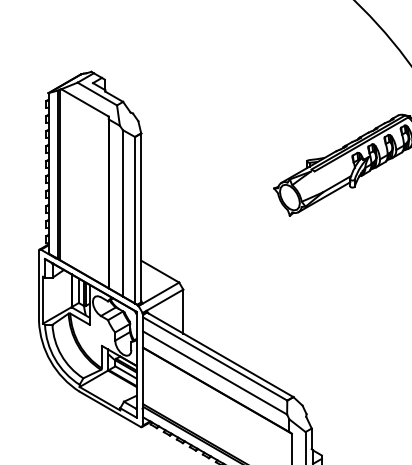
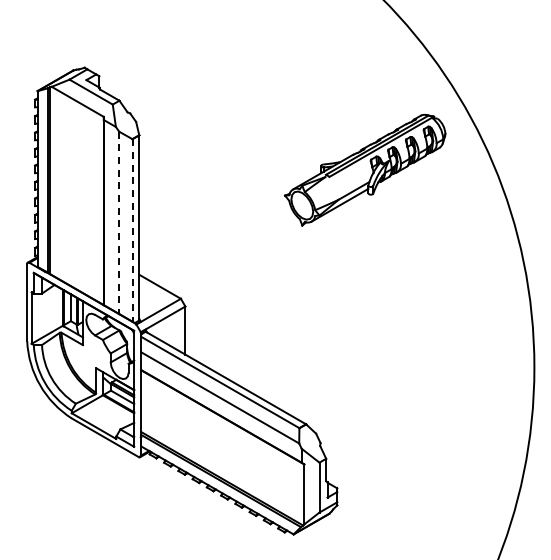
line: (123, 213) -> (119, 223), solid -> dashed
line: (135, 221) -> (132, 231), solid -> dashed

